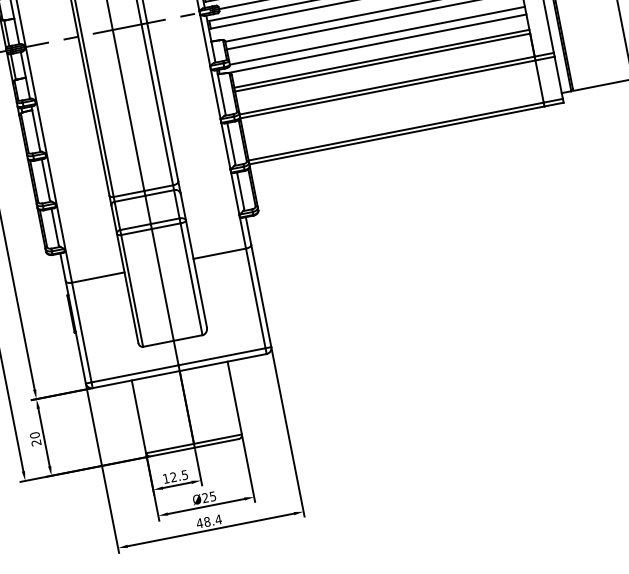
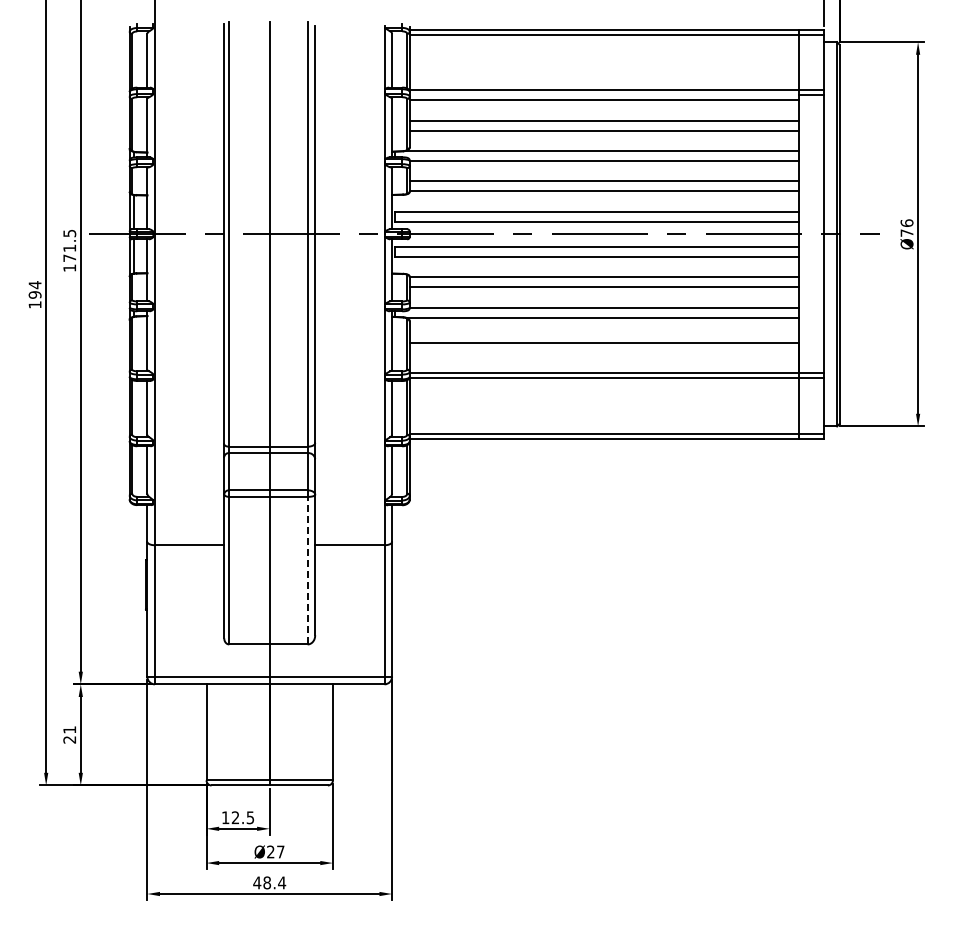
line: (381, 58) -> (604, 337), removed
line: (191, 279) -> (307, 570), solid -> dashed
text: (34, 435) -> (69, 729), 20 -> 21
text: (212, 496) -> (280, 851), Ø25 -> Ø27

